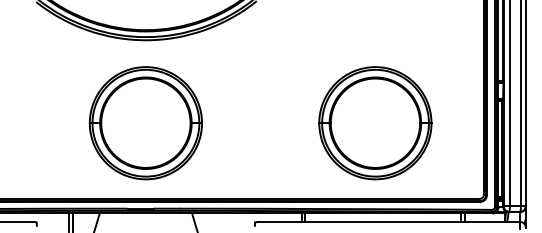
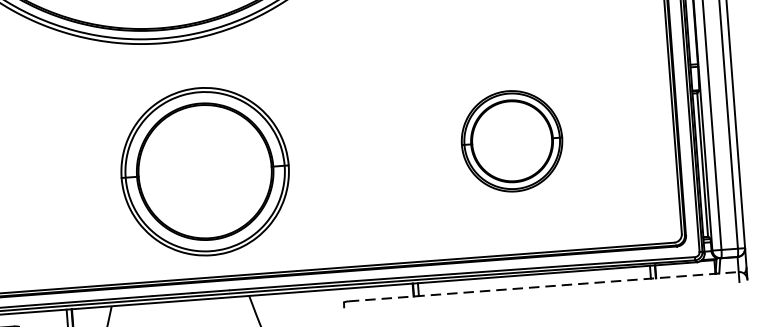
part: (145, 123) -> (204, 172), moved
part: (375, 123) -> (512, 141), size x0.6
line: (389, 222) -> (544, 287), solid -> dashed

